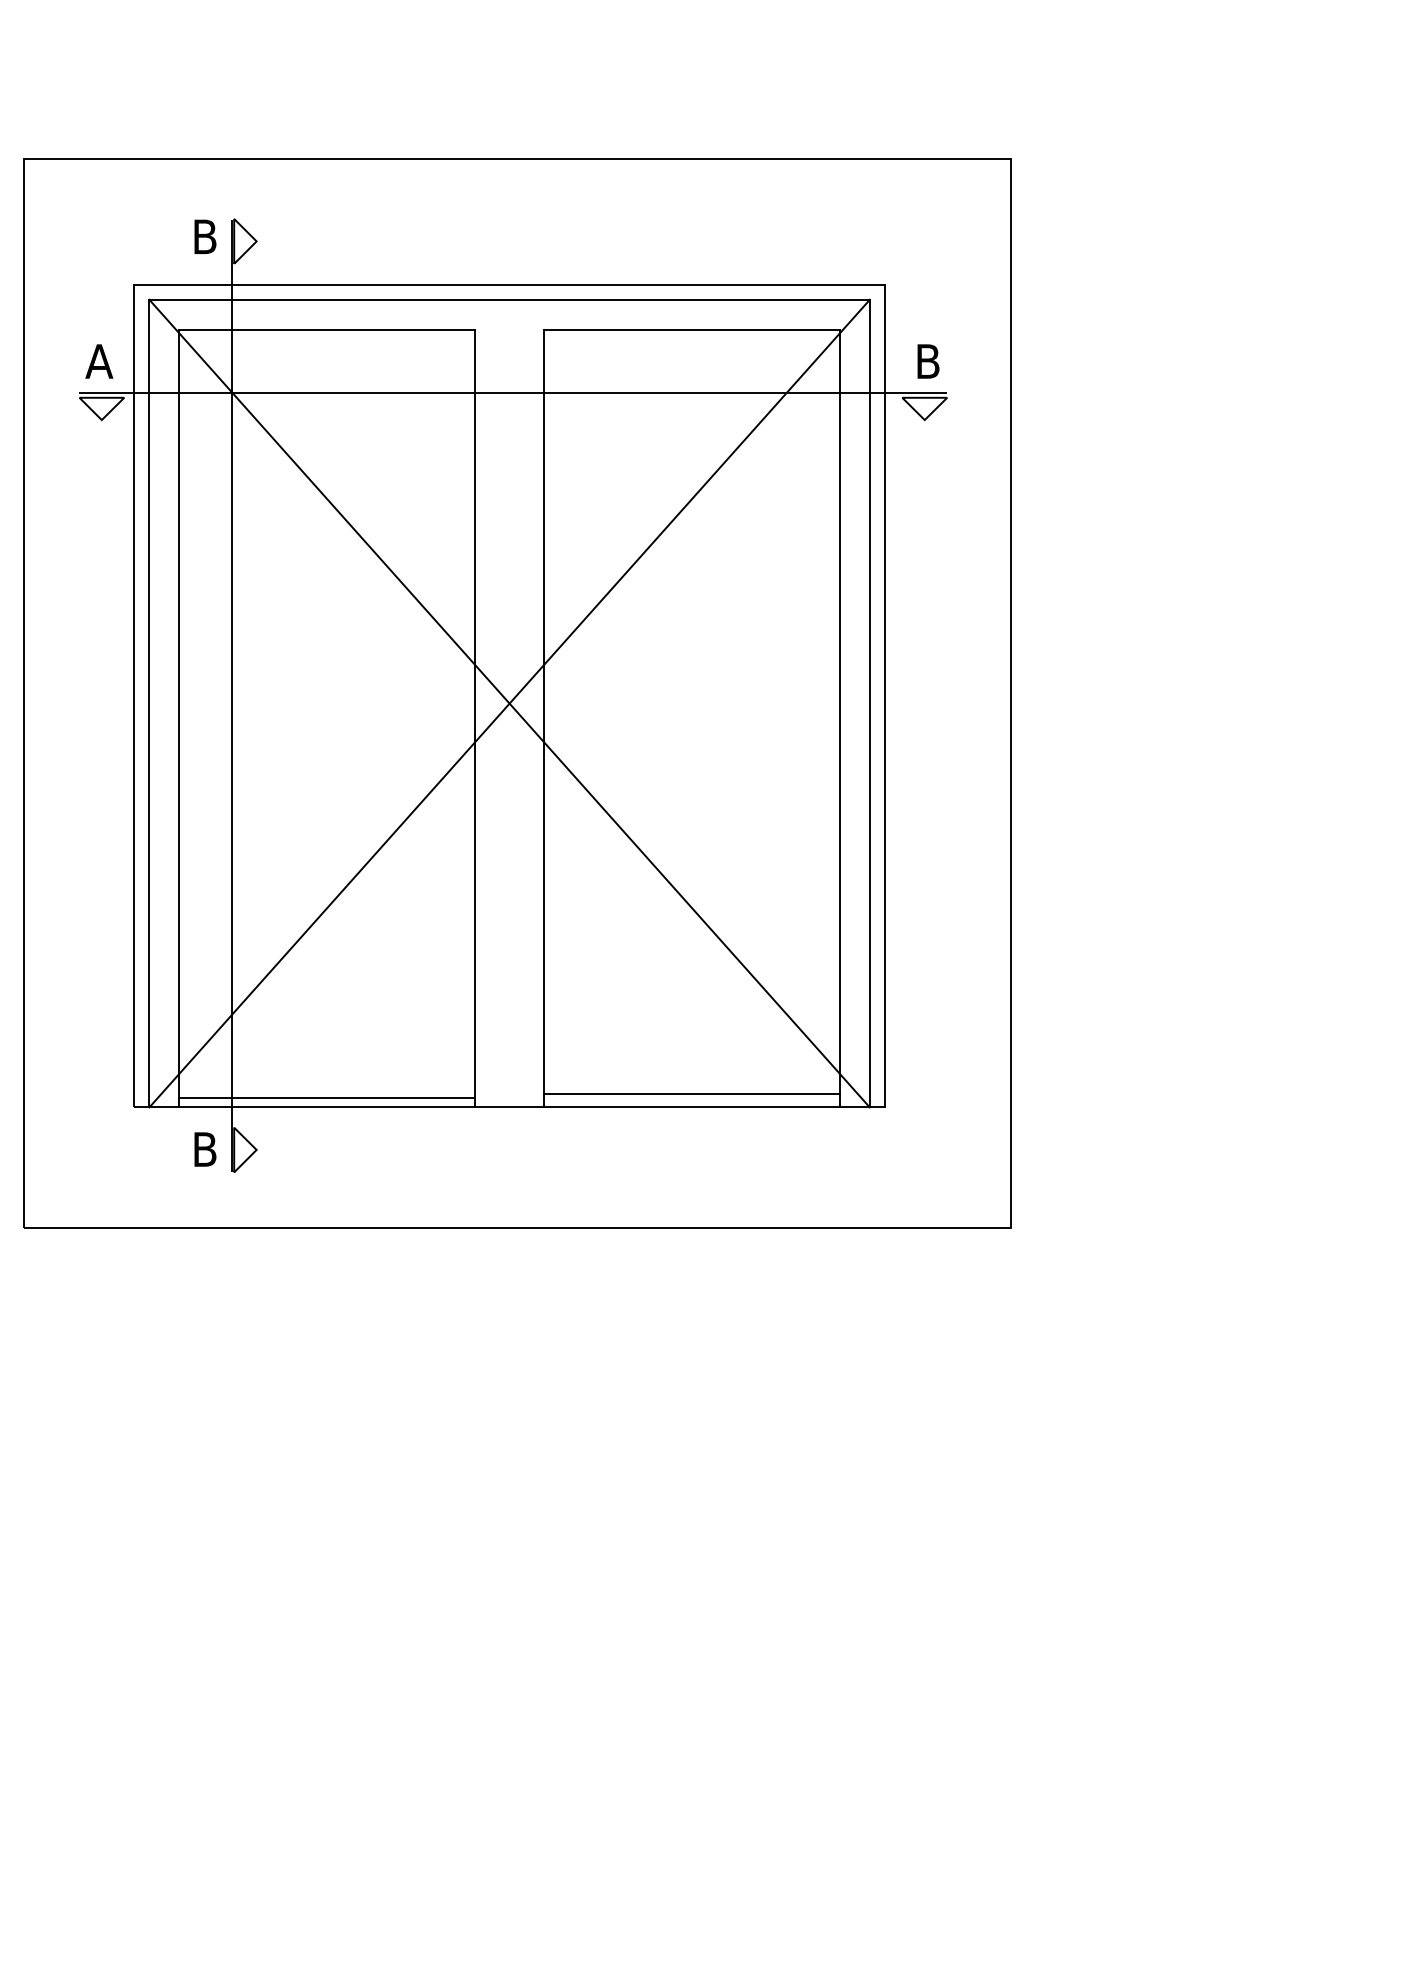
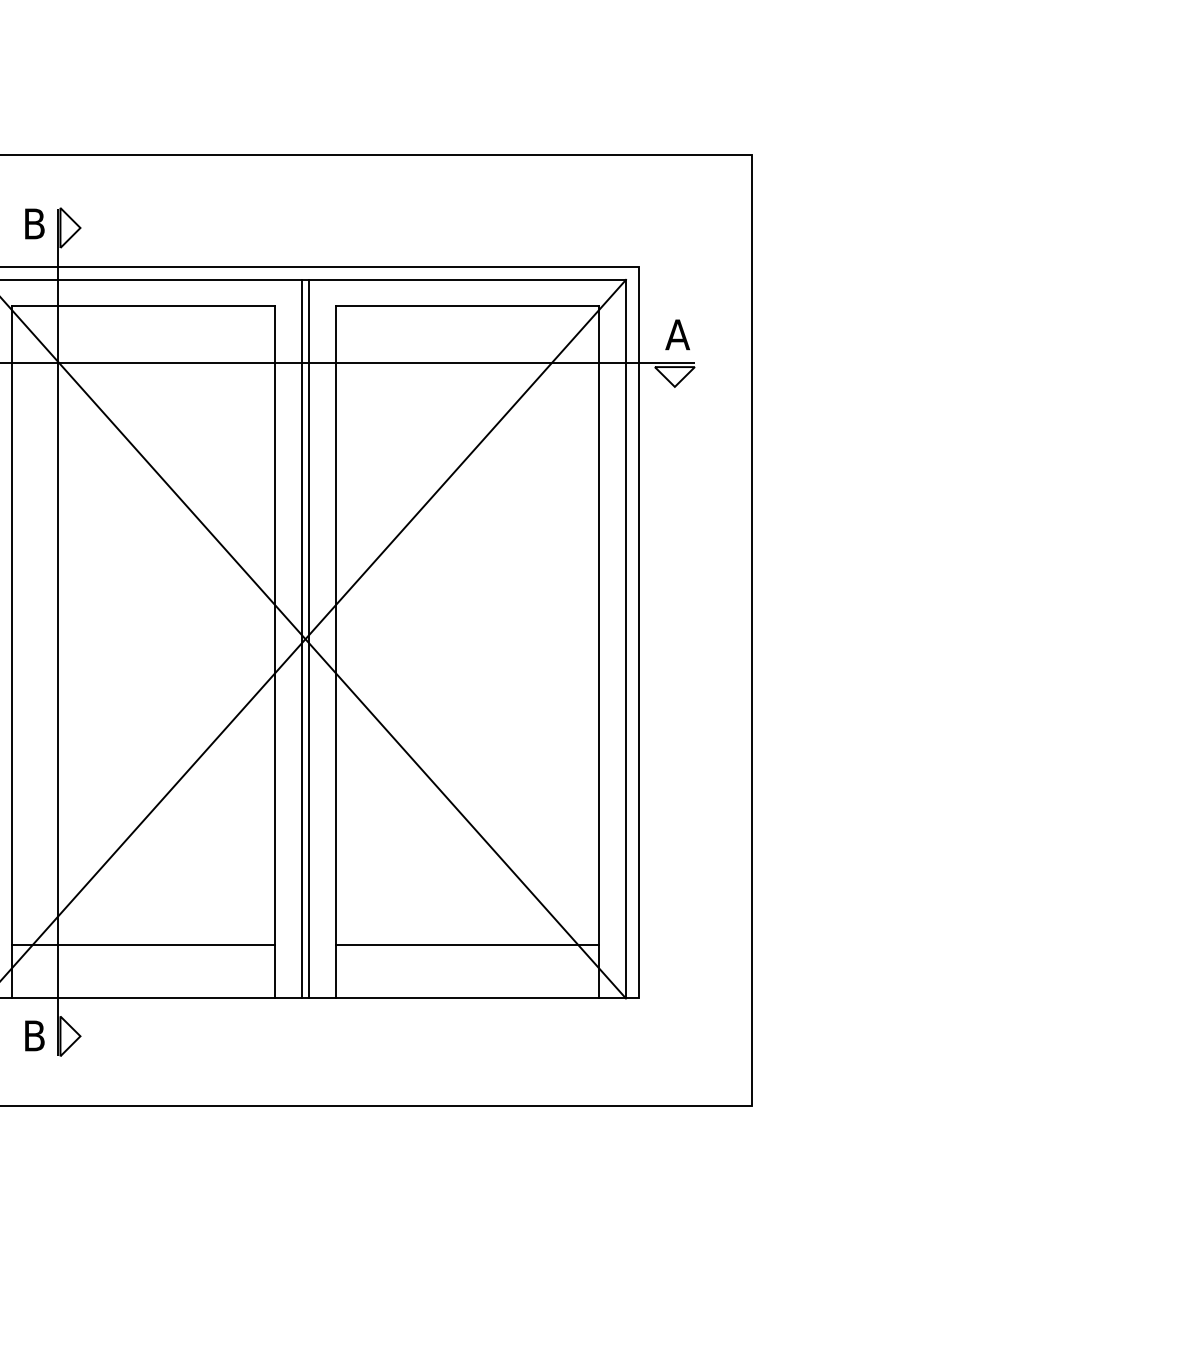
text: (927, 361) -> (677, 334), B -> A
line: (505, 703) -> (301, 639), added
line: (514, 703) -> (309, 639), added
line: (691, 1093) -> (467, 945), moved
line: (327, 1097) -> (143, 945), moved

